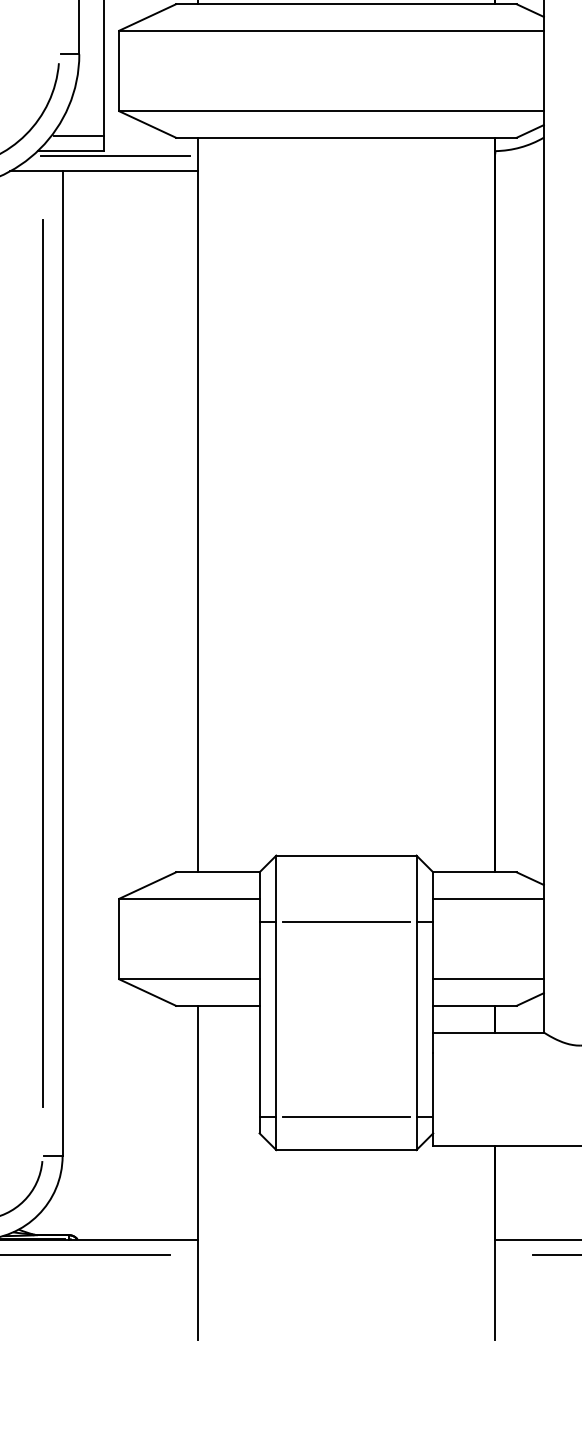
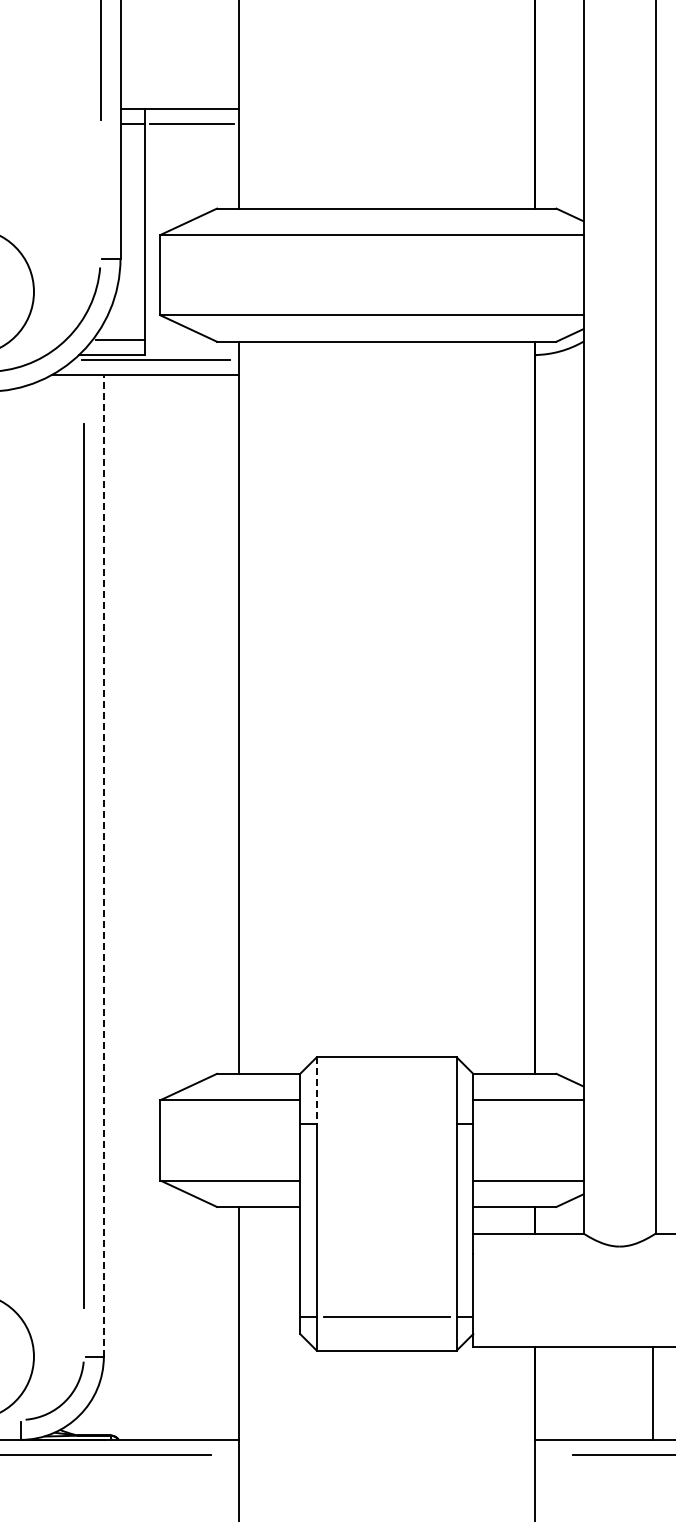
line: (62, 663) -> (103, 865), solid -> dashed
line: (275, 889) -> (316, 1090), solid -> dashed
line: (346, 922) -> (386, 1123), removed

